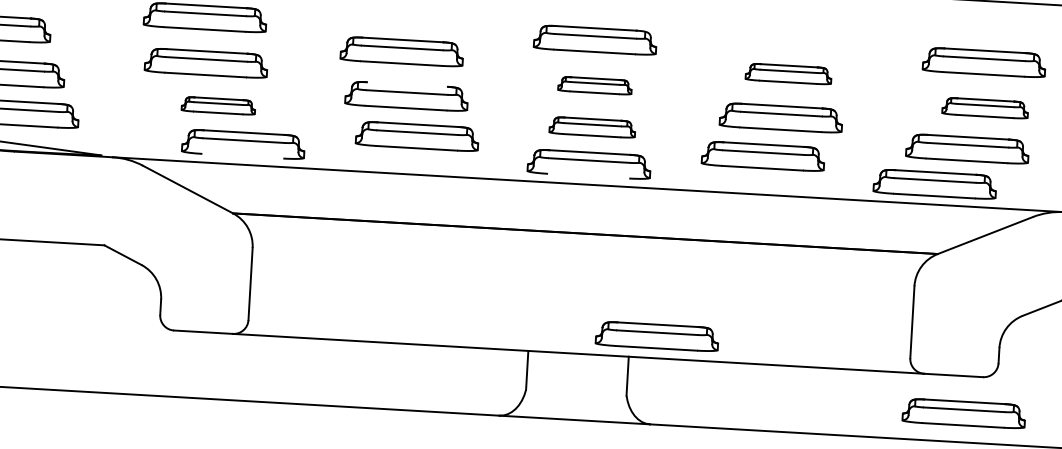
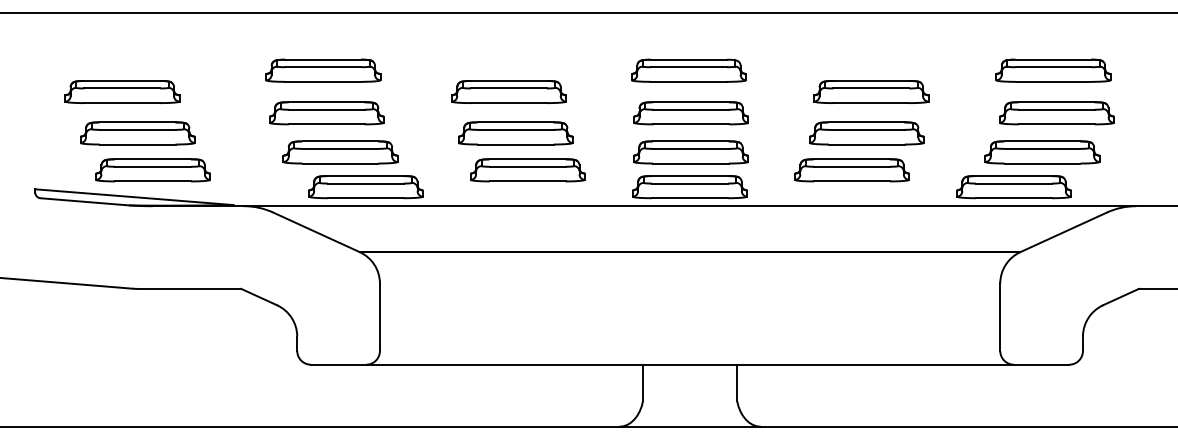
part: (788, 73) -> (871, 91), size x1.43
line: (407, 84) -> (515, 122), added
part: (594, 85) -> (690, 113), size x1.67
part: (218, 105) -> (340, 152), size x1.67
part: (984, 108) -> (1056, 113), size x1.43
part: (592, 127) -> (690, 152), size x1.43
line: (242, 156) -> (365, 198), added
line: (588, 176) -> (689, 198), added
part: (657, 336) -> (762, 344), removed
part: (964, 413) -> (1053, 399), removed

